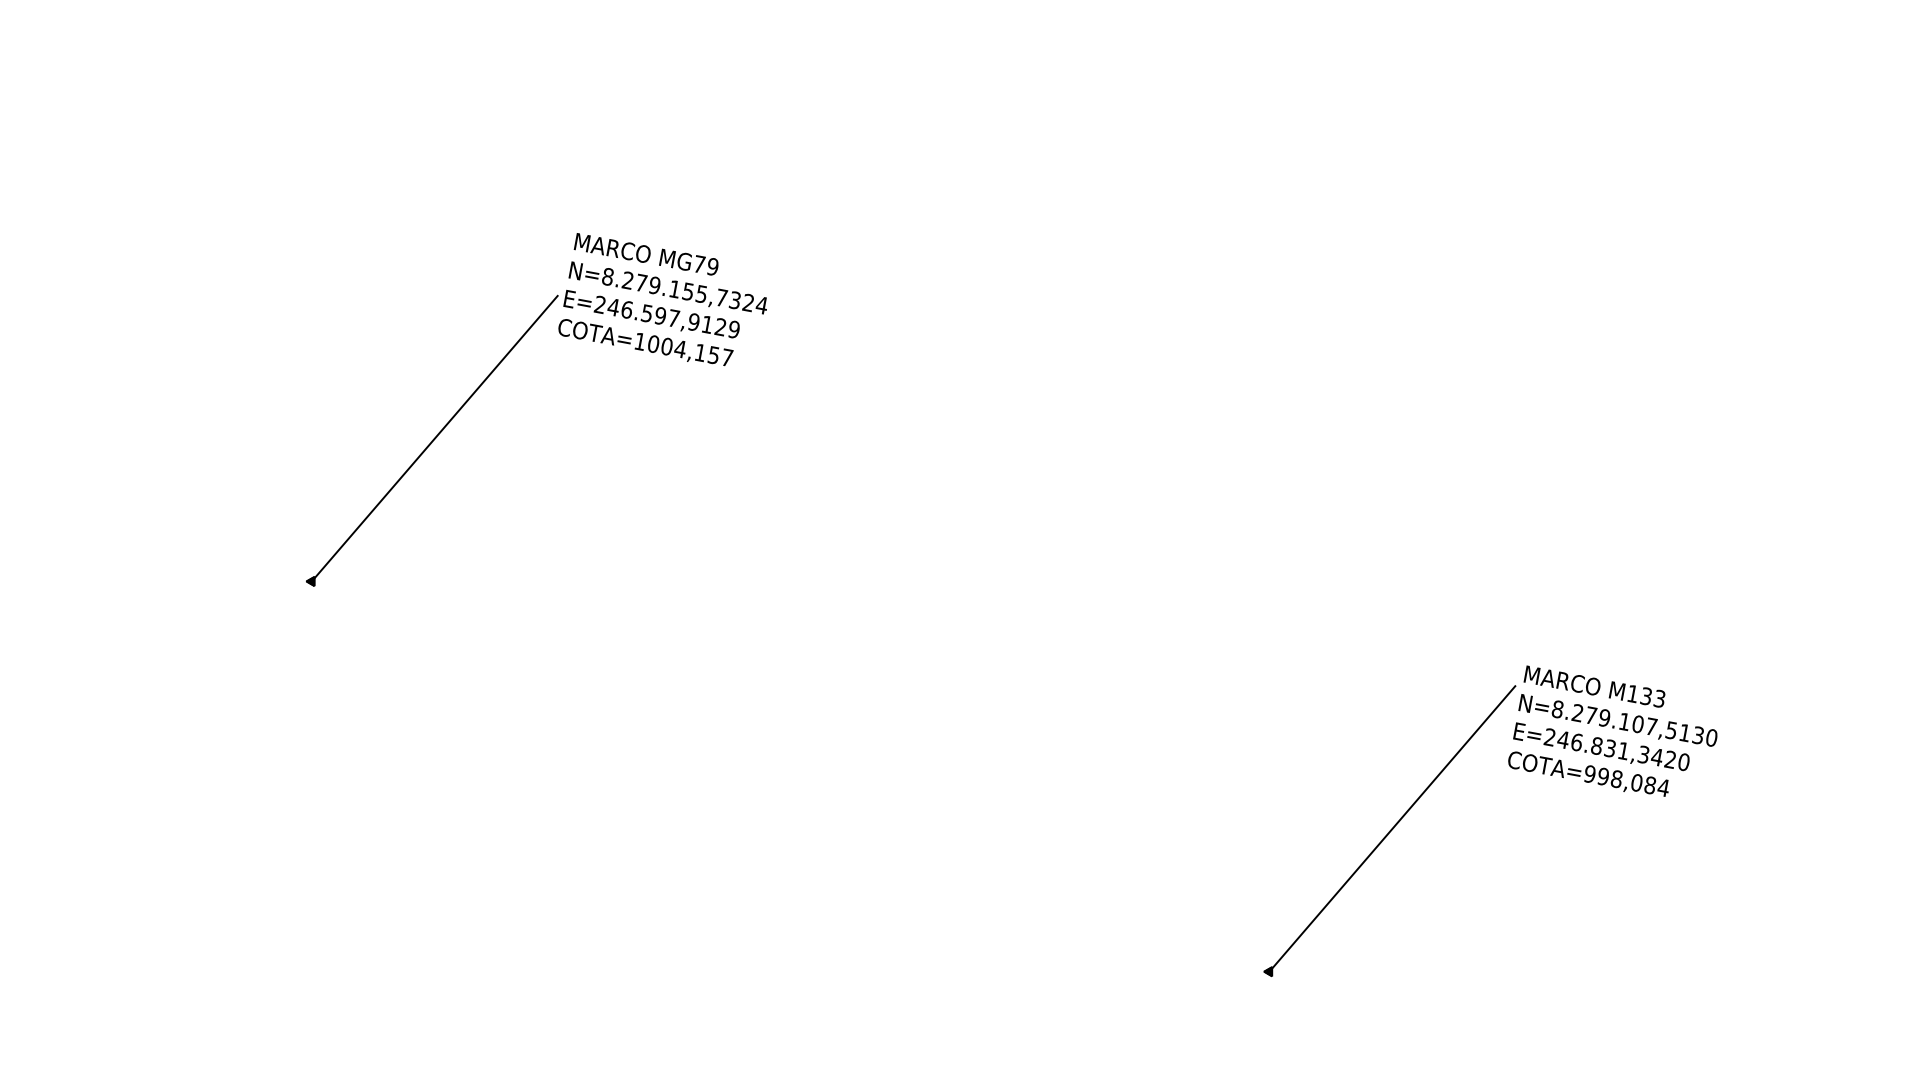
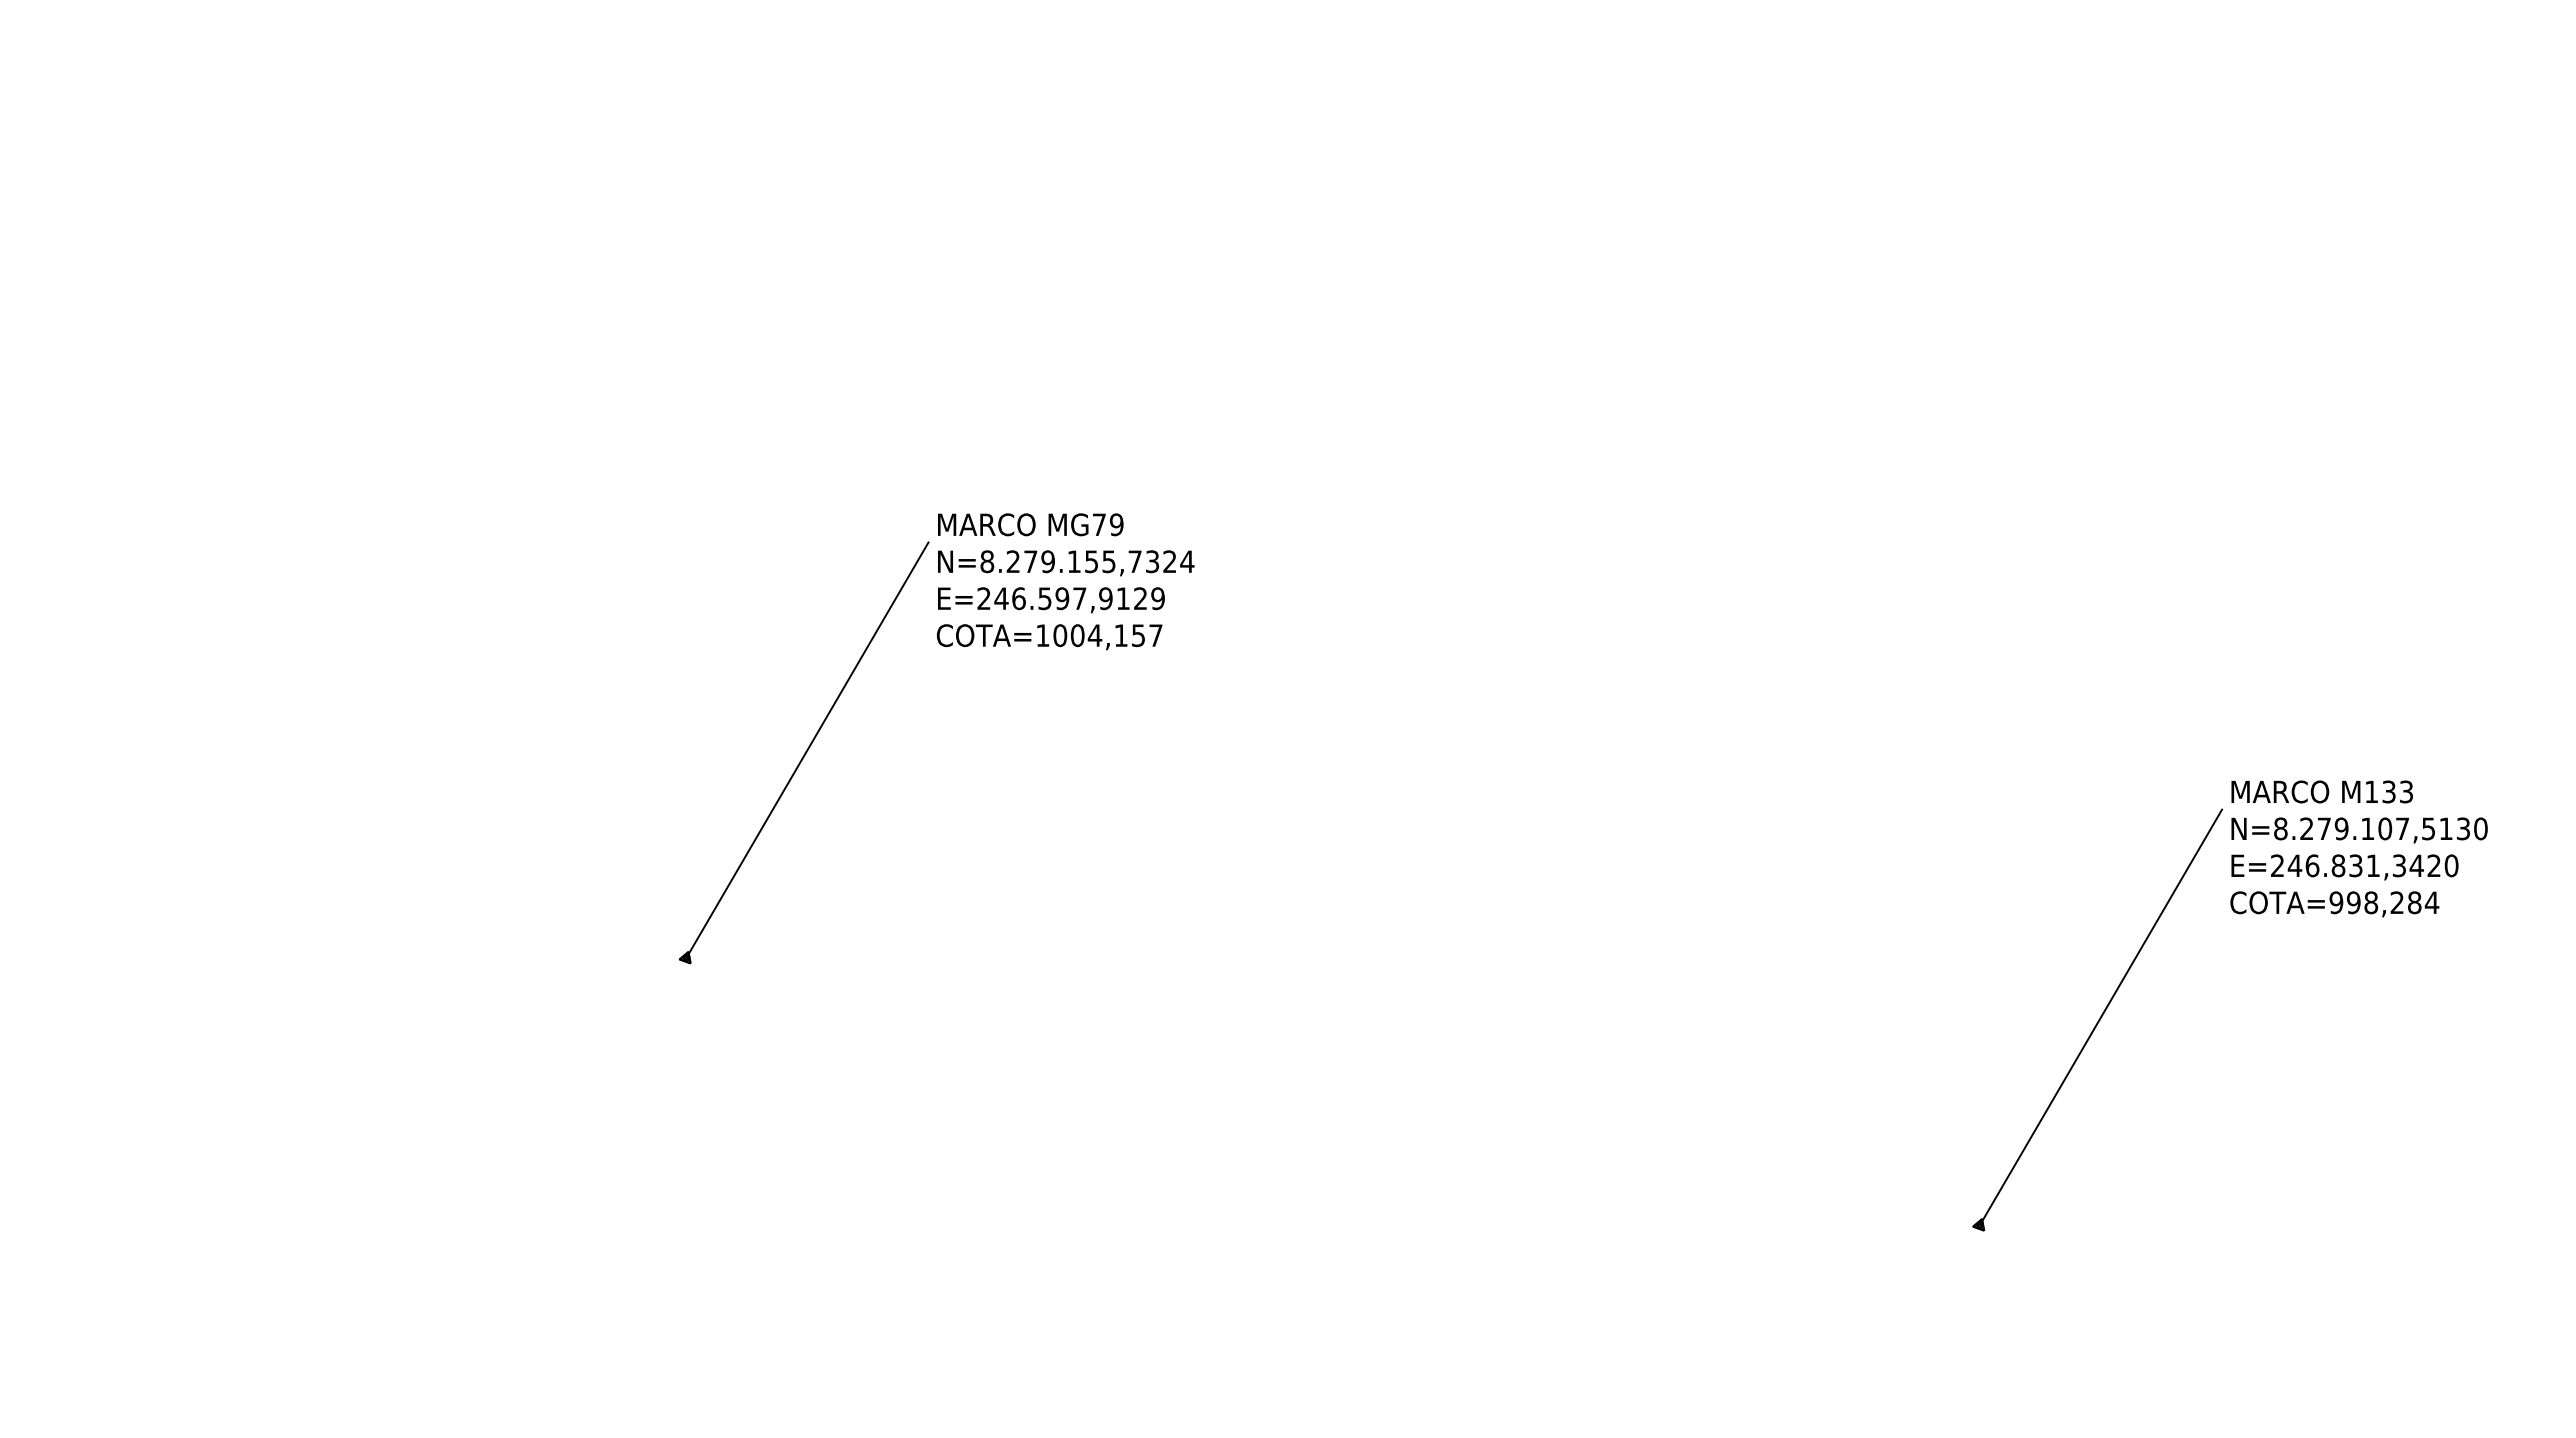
text: (665, 303) -> (1065, 581), moved
text: (1637, 782) -> (2397, 902), COTA=998,084 -> COTA=998,284

